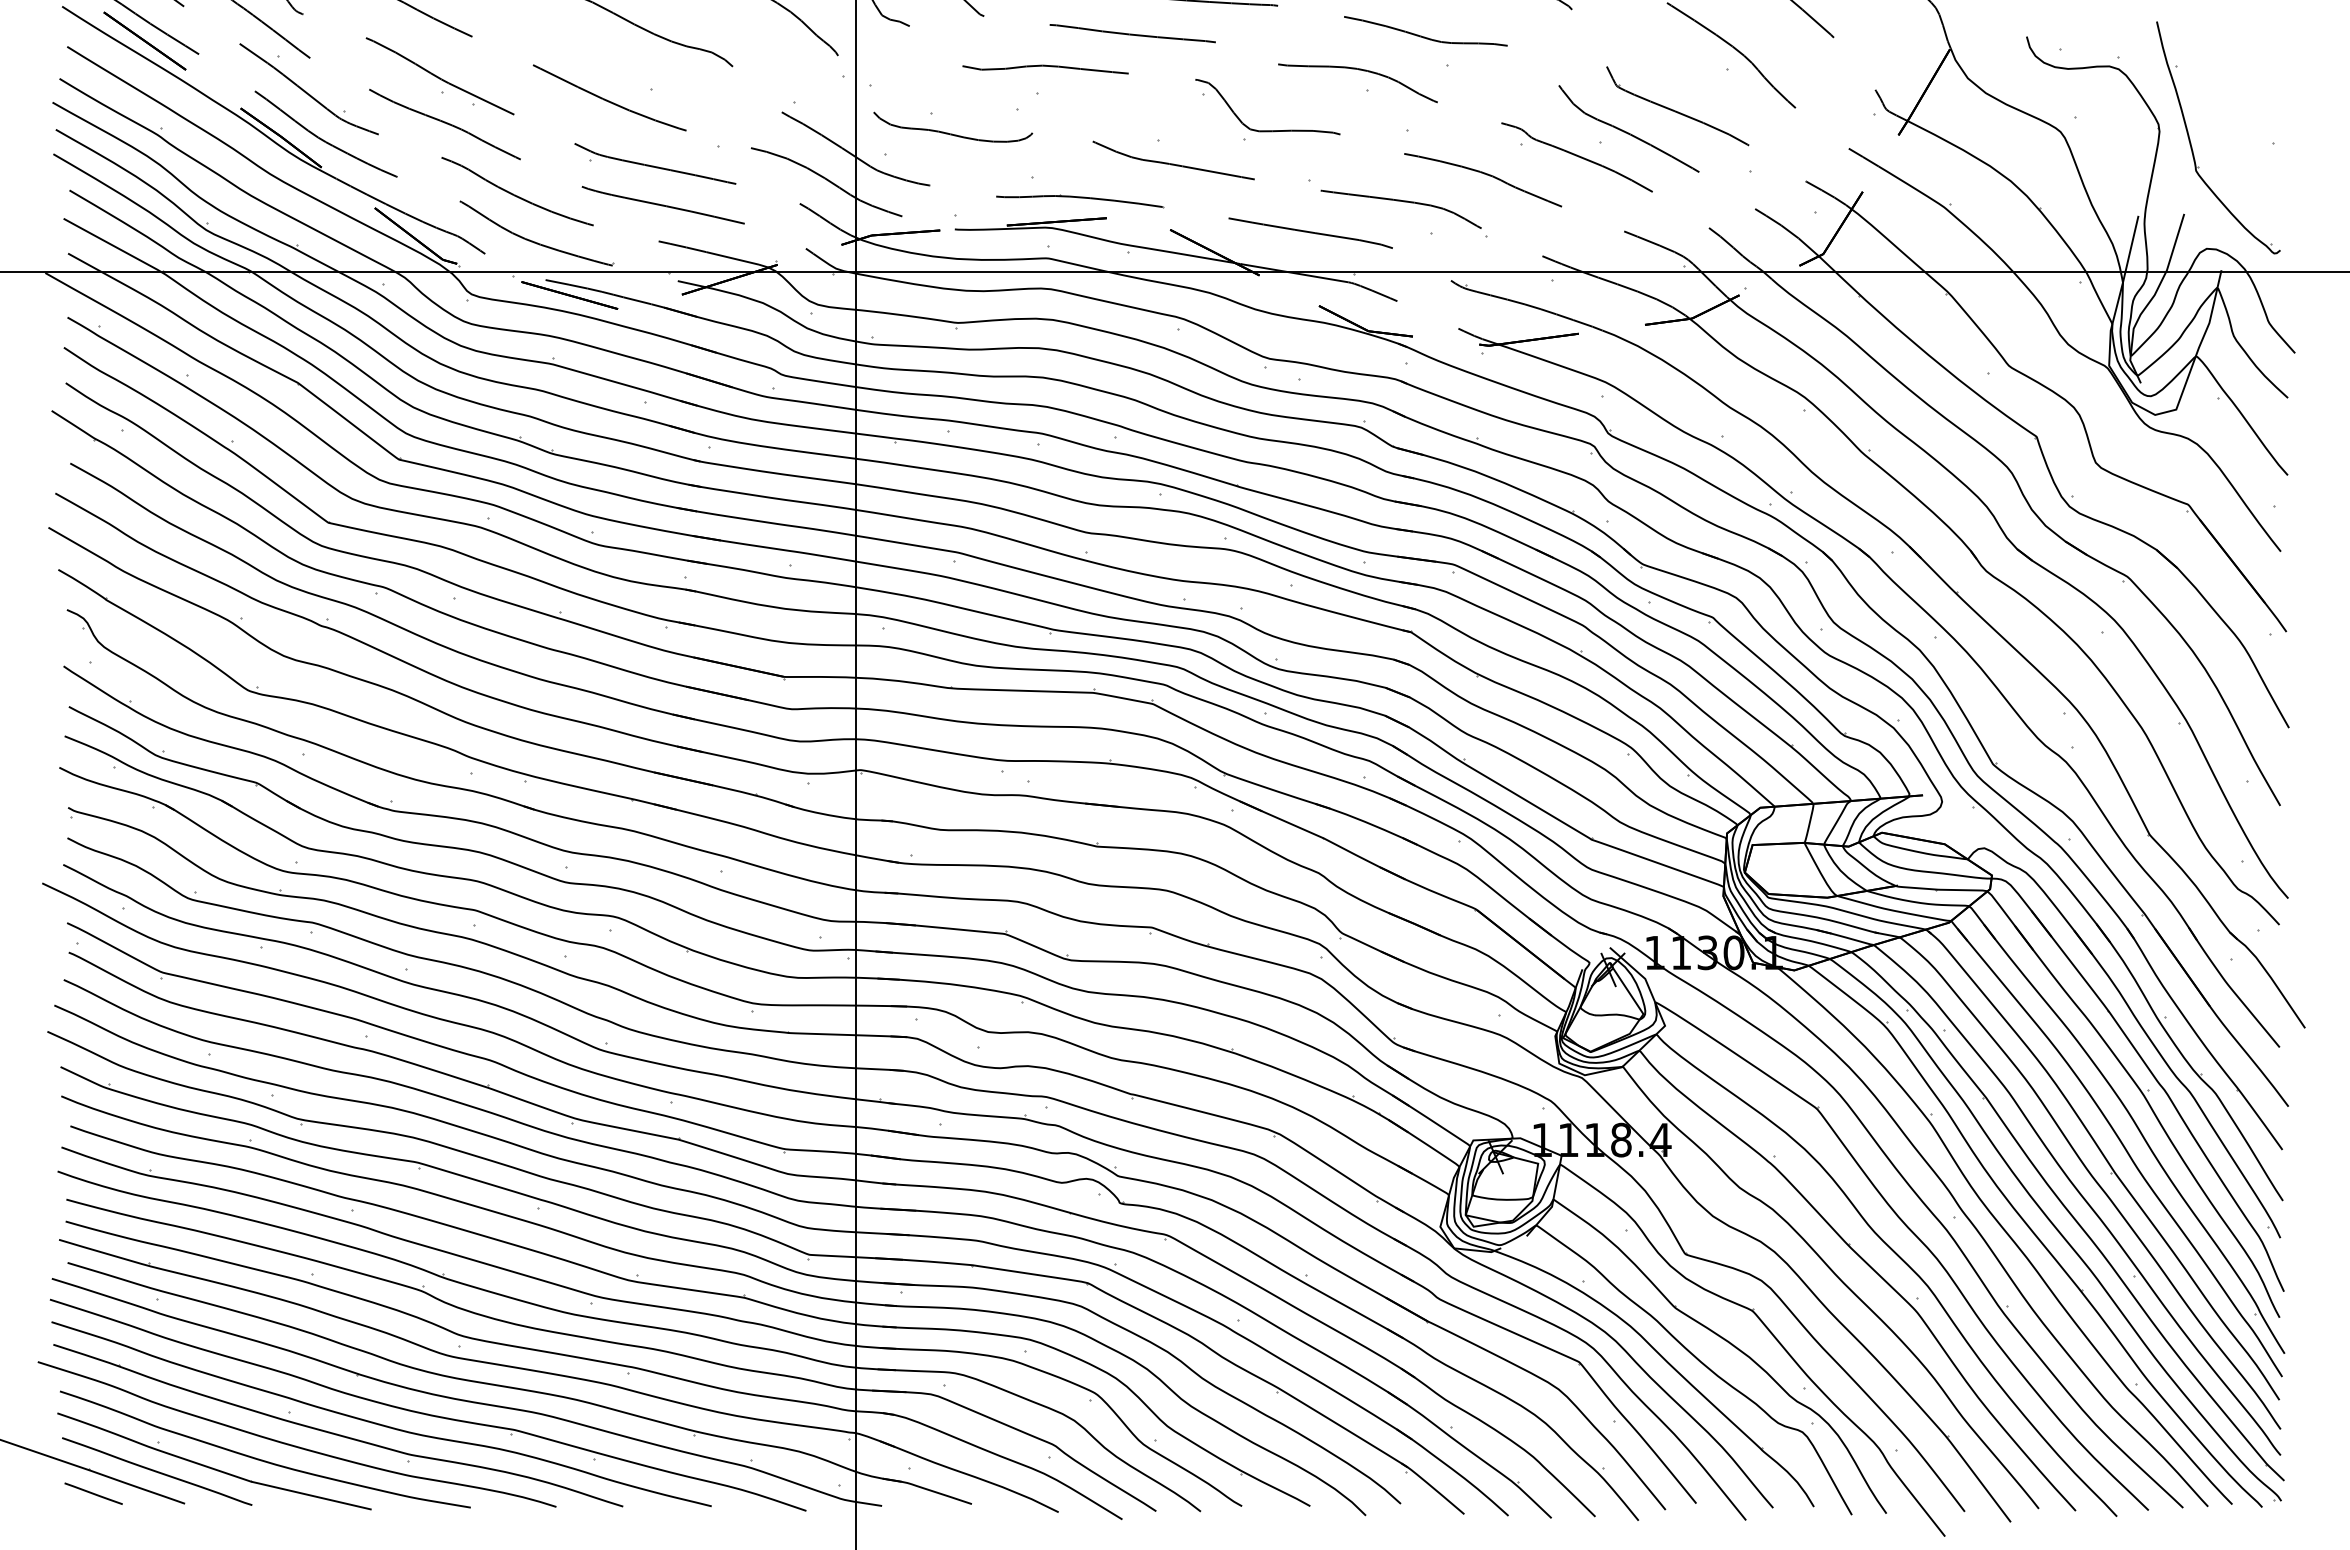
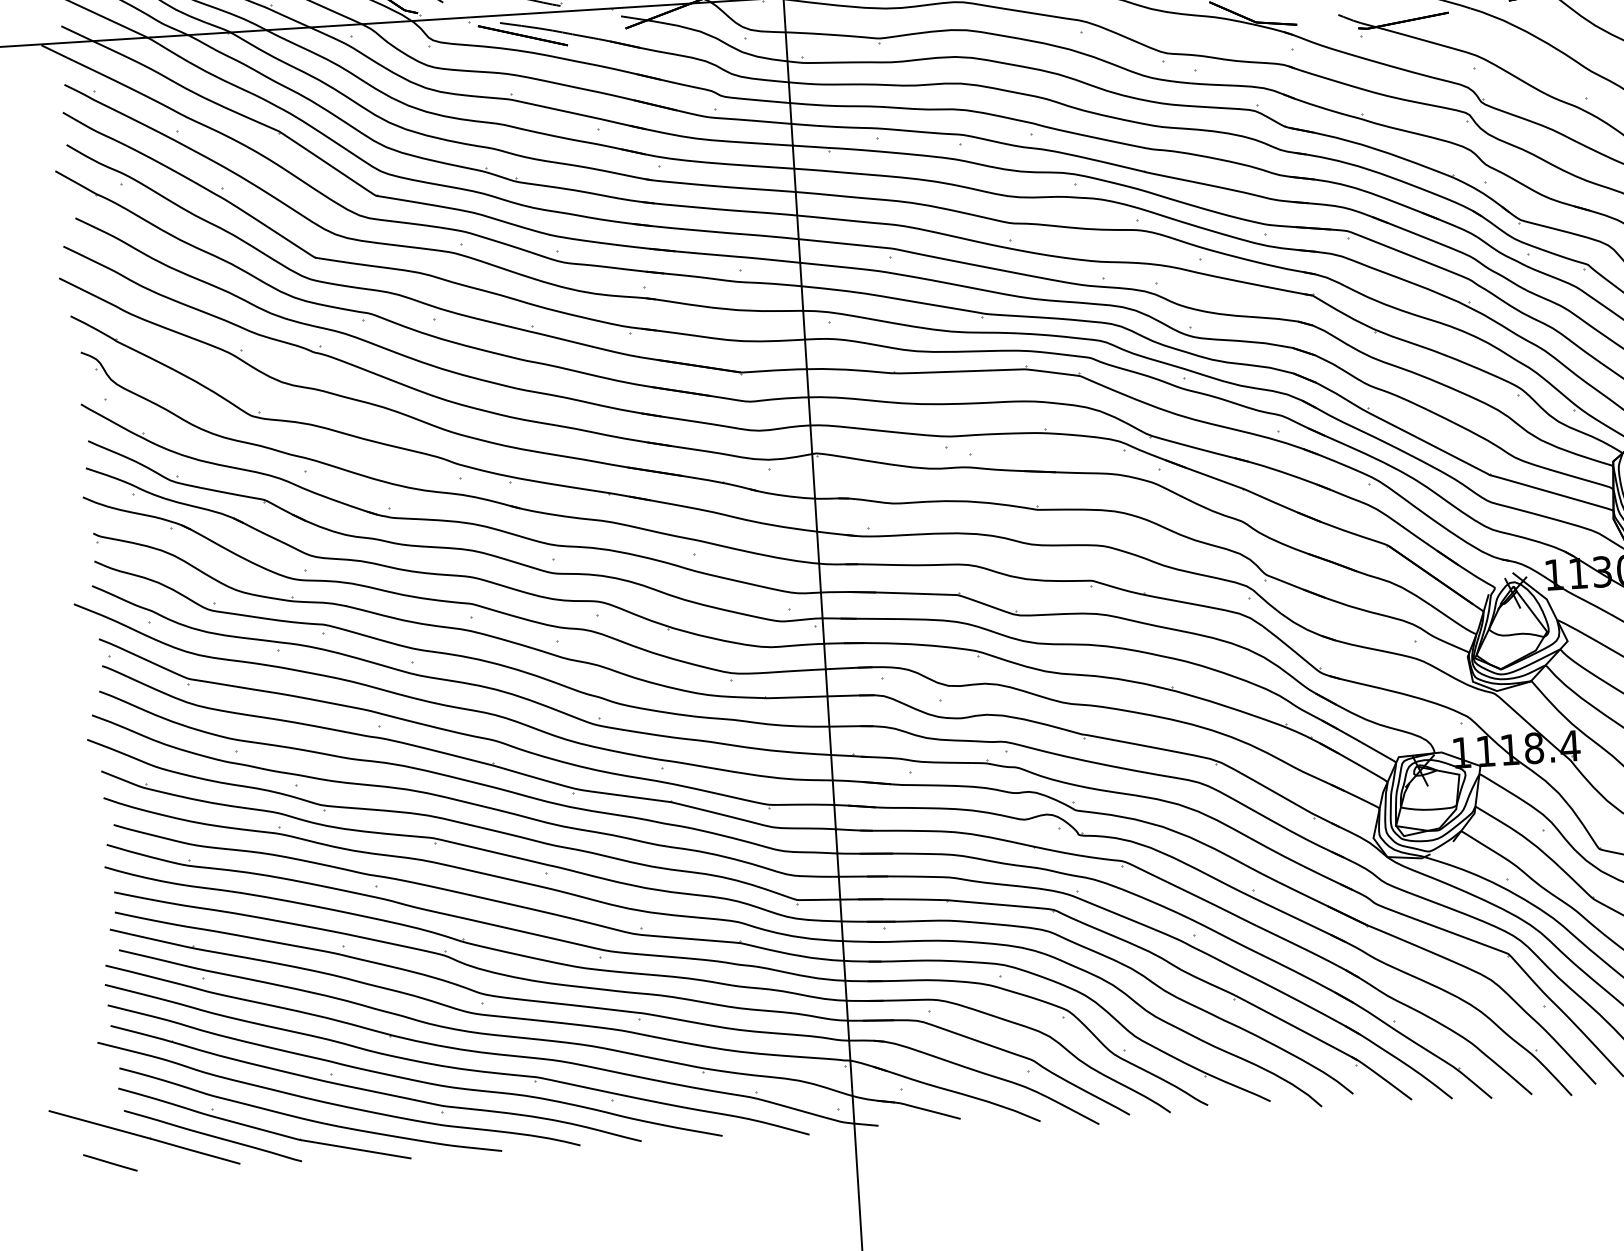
line: (93, 1493) -> (110, 1162), moved

